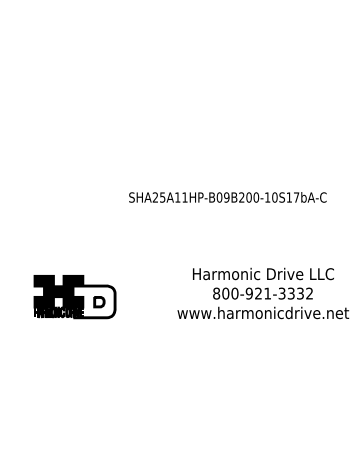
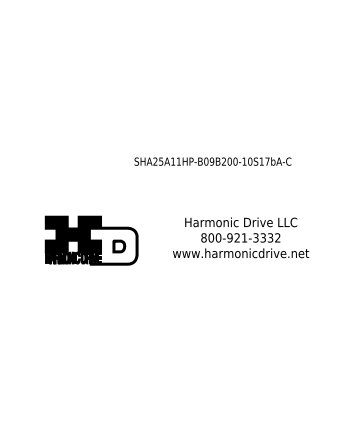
part: (74, 296) -> (91, 240), size x1.43

